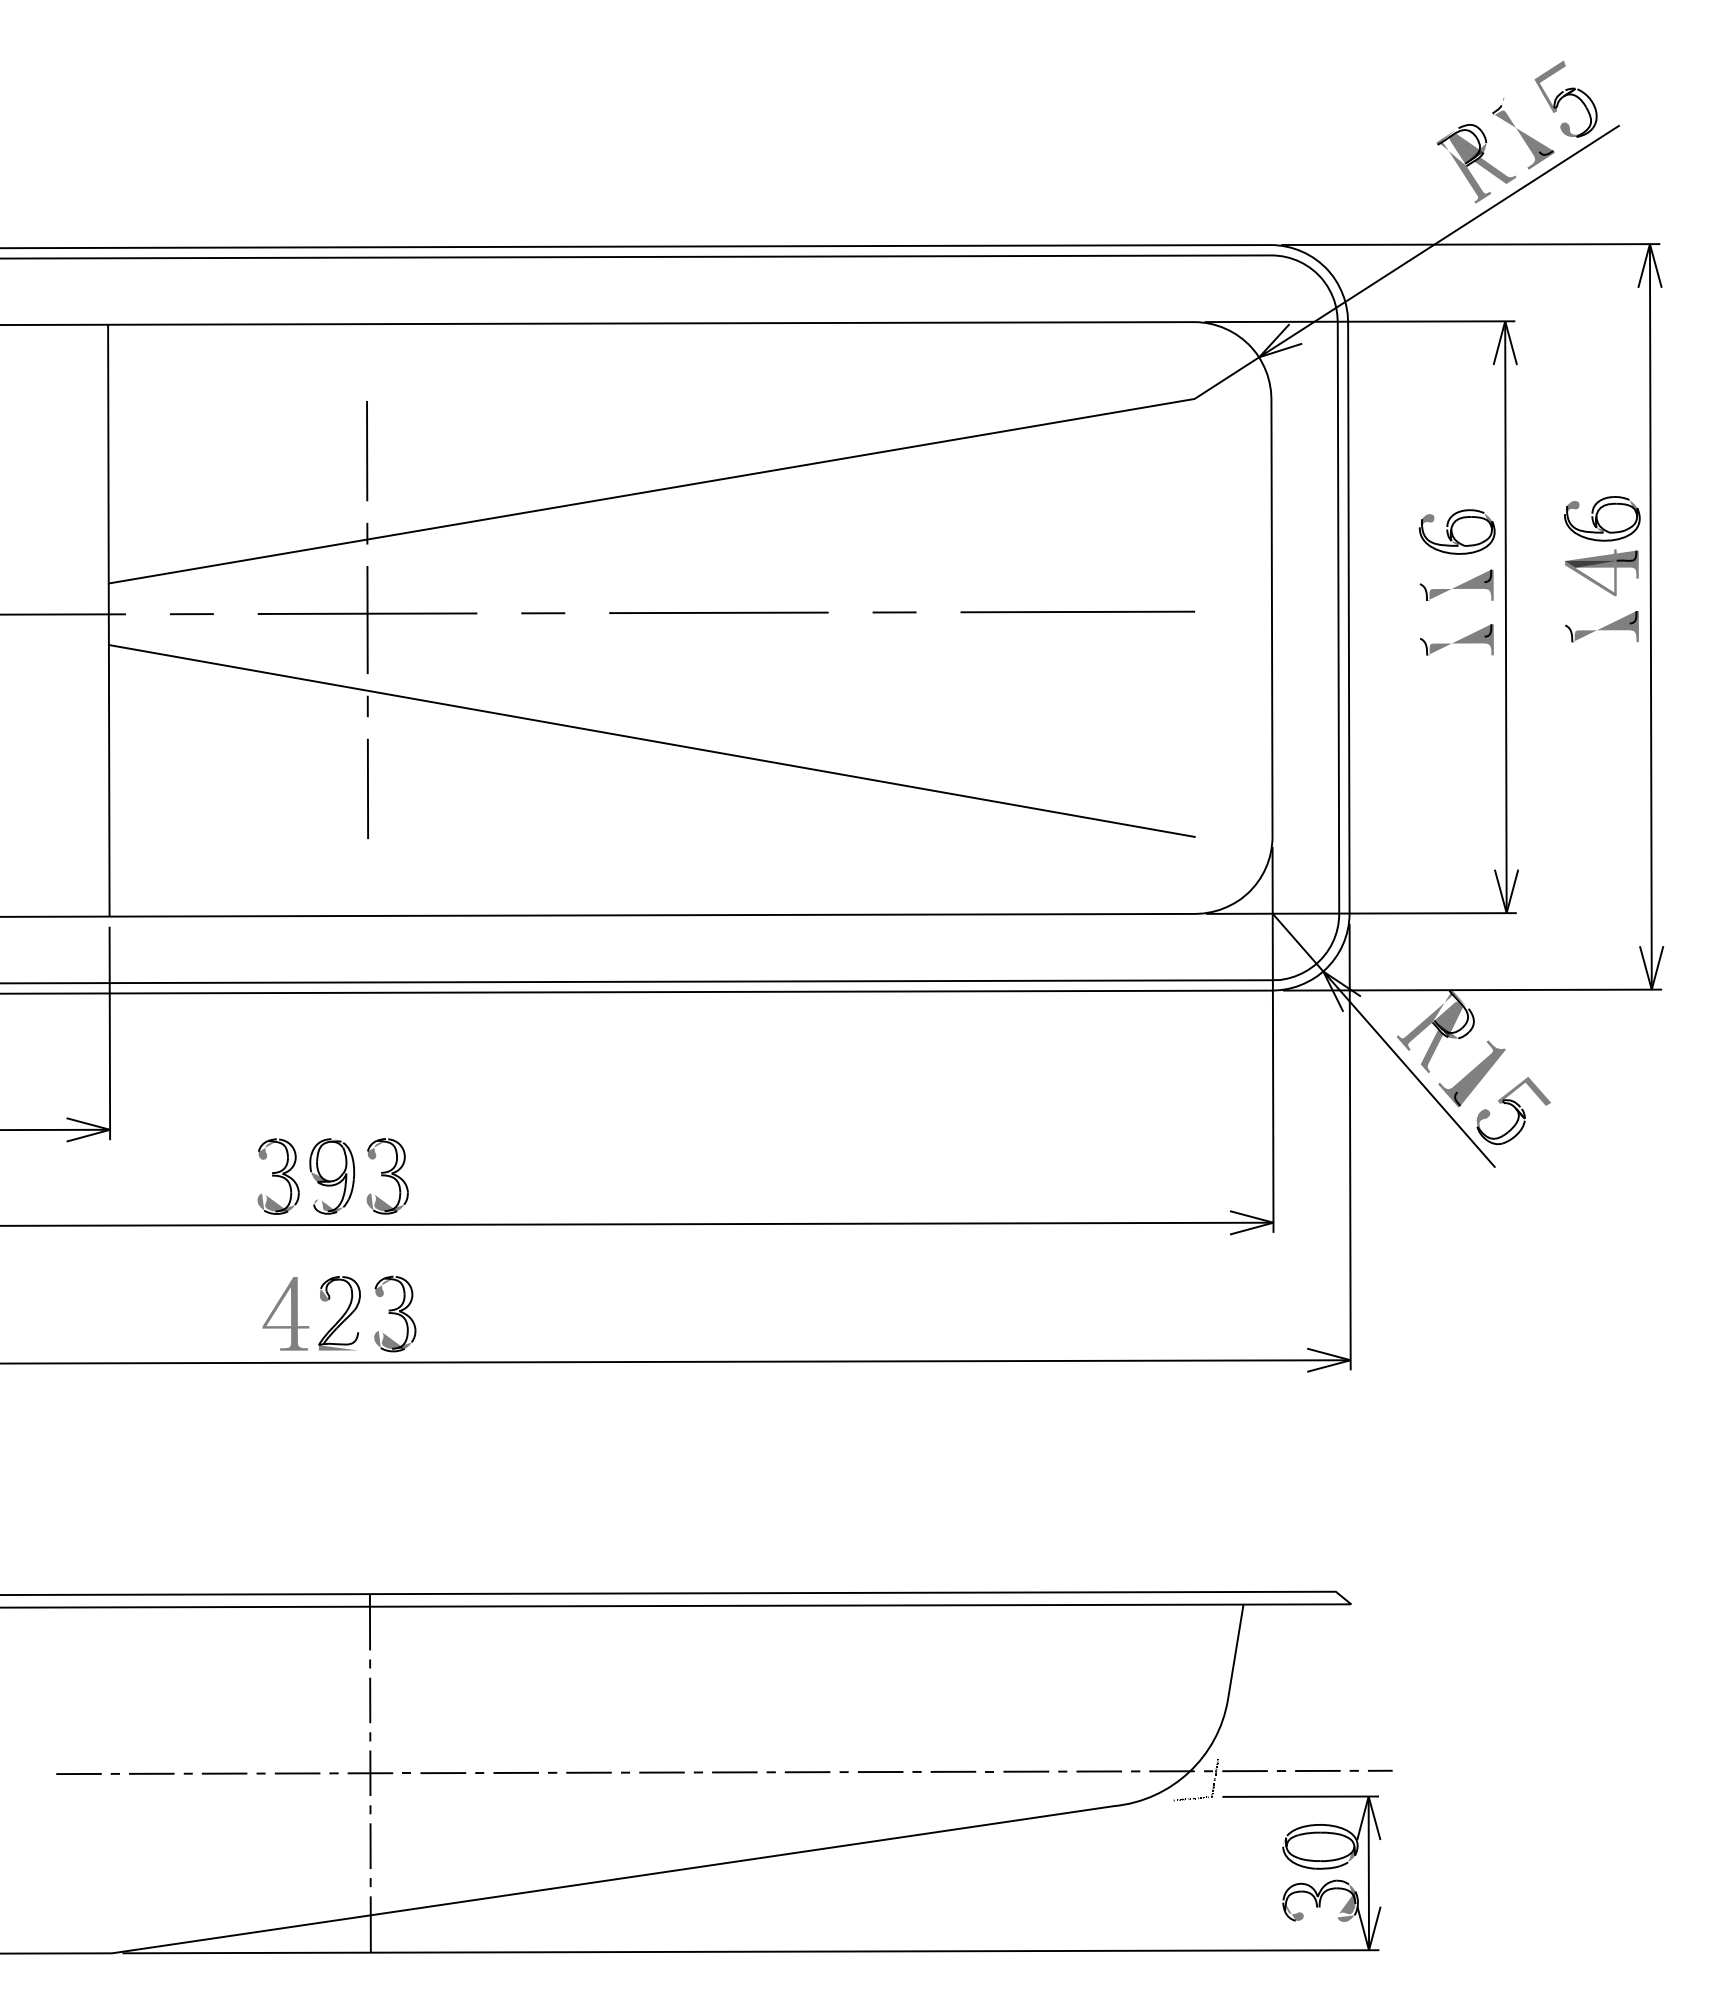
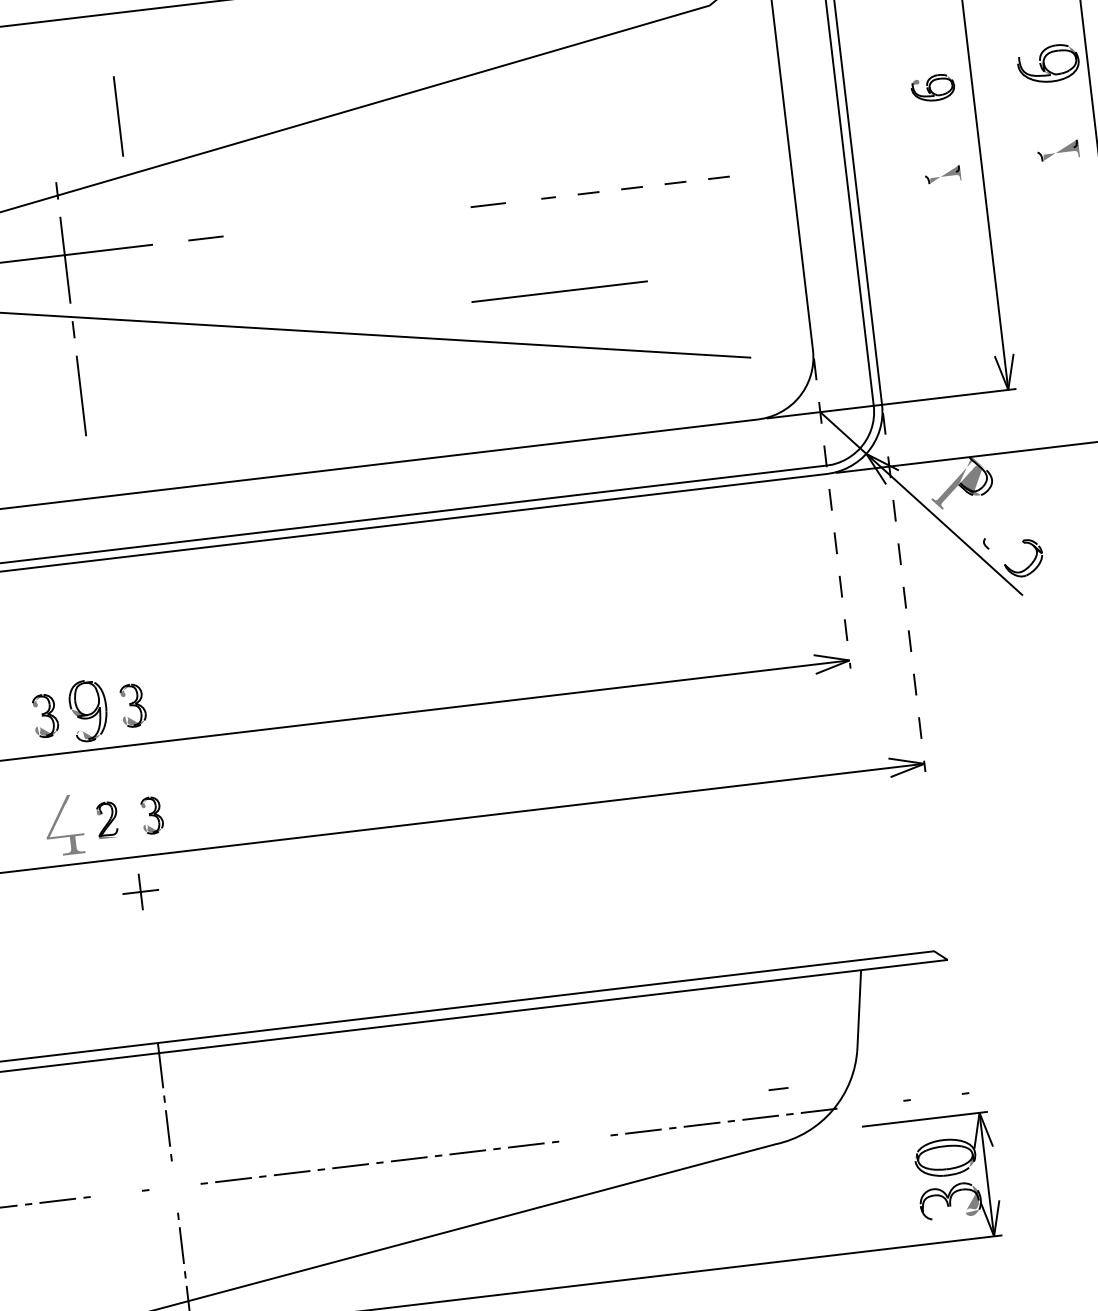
line: (367, 451) -> (118, 116), moved
fill: (1573, 507) -> (1024, 57), removed
part: (1456, 531) -> (932, 87), size x0.7
part: (1601, 572) -> (1052, 107), removed
part: (1456, 584) -> (937, 130), removed
line: (718, 612) -> (559, 291), moved
line: (1077, 612) -> (635, 188), solid -> dashed
part: (1601, 626) -> (1057, 150), size x0.7
part: (1456, 639) -> (942, 174), size x0.6
line: (1273, 1039) -> (832, 513), solid -> dashed
fill: (1431, 1051) -> (960, 508), removed
fill: (1471, 1073) -> (994, 522), removed
fill: (1524, 1091) -> (1039, 531), removed
fill: (1483, 1121) -> (1009, 559), removed
line: (1350, 1147) -> (904, 592), solid -> dashed
part: (278, 1176) -> (45, 715), size x0.7
part: (387, 1176) -> (133, 705), size x0.7
fill: (281, 1301) -> (59, 816), removed
part: (339, 1313) -> (107, 820), size x0.6
part: (395, 1313) -> (152, 815), size x0.6
line: (1317, 1770) -> (935, 1096), removed
line: (1380, 1770) -> (778, 1088), moved
line: (880, 1771) -> (584, 1138), removed
part: (370, 1772) -> (140, 891), moved
line: (297, 1773) -> (116, 1193), removed
part: (1220, 1780) -> (858, 1113), removed
fill: (1294, 1912) -> (930, 1212), removed

